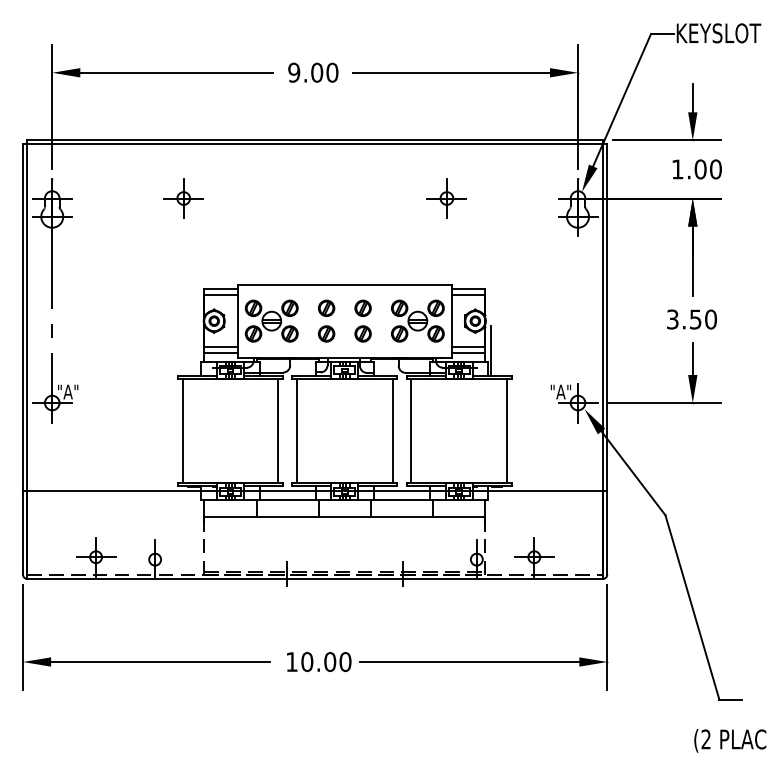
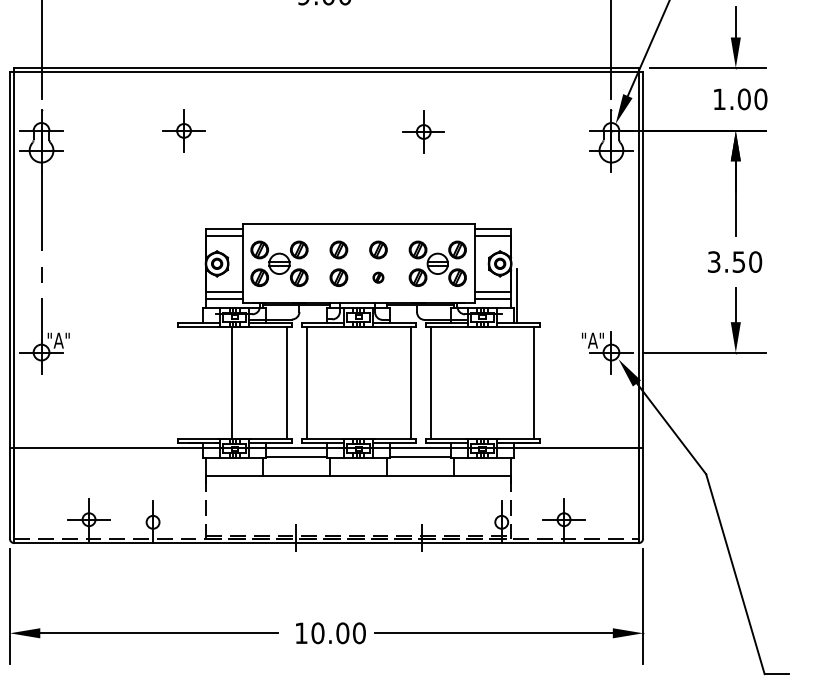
part: (446, 198) -> (423, 131), moved
part: (362, 333) -> (377, 277), size x0.6
line: (182, 431) -> (231, 383), moved

